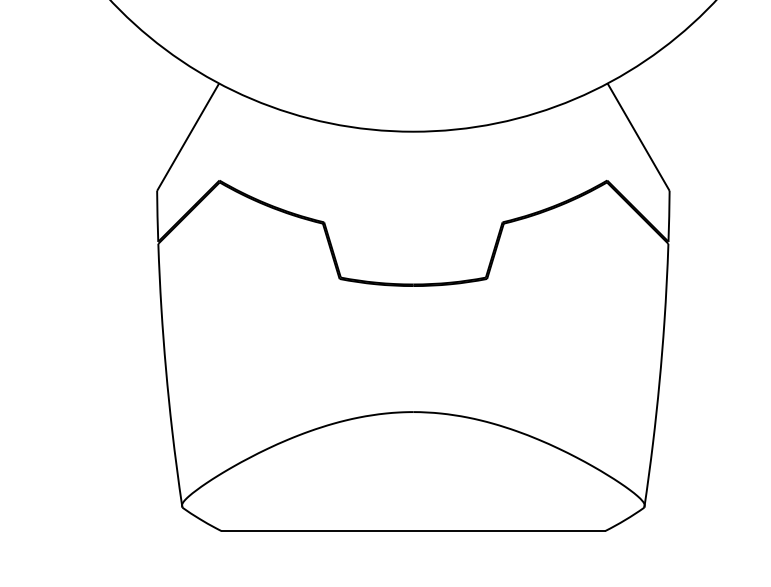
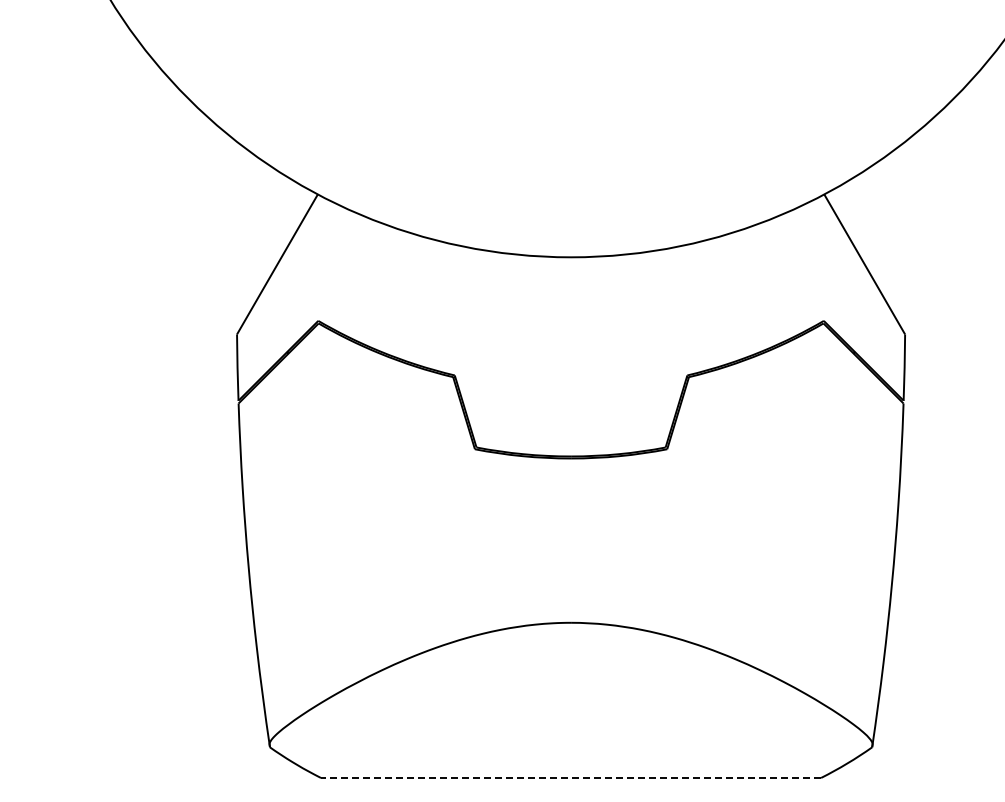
line: (412, 530) -> (570, 777), solid -> dashed

